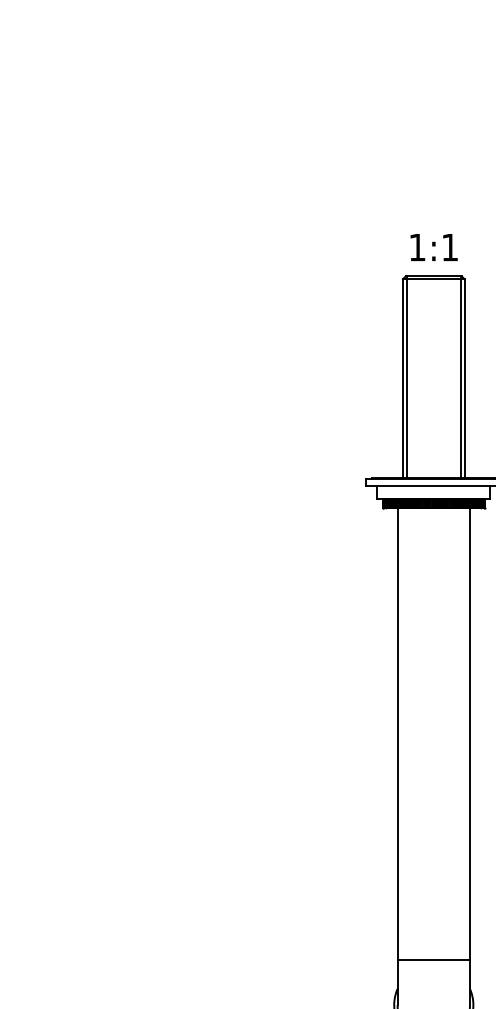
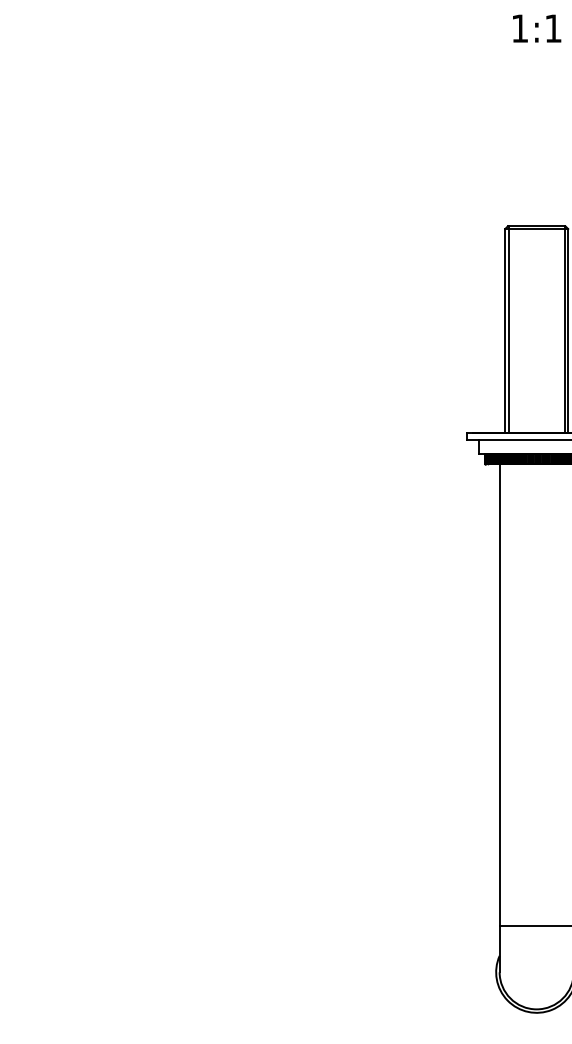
text: (434, 247) -> (537, 28), moved

